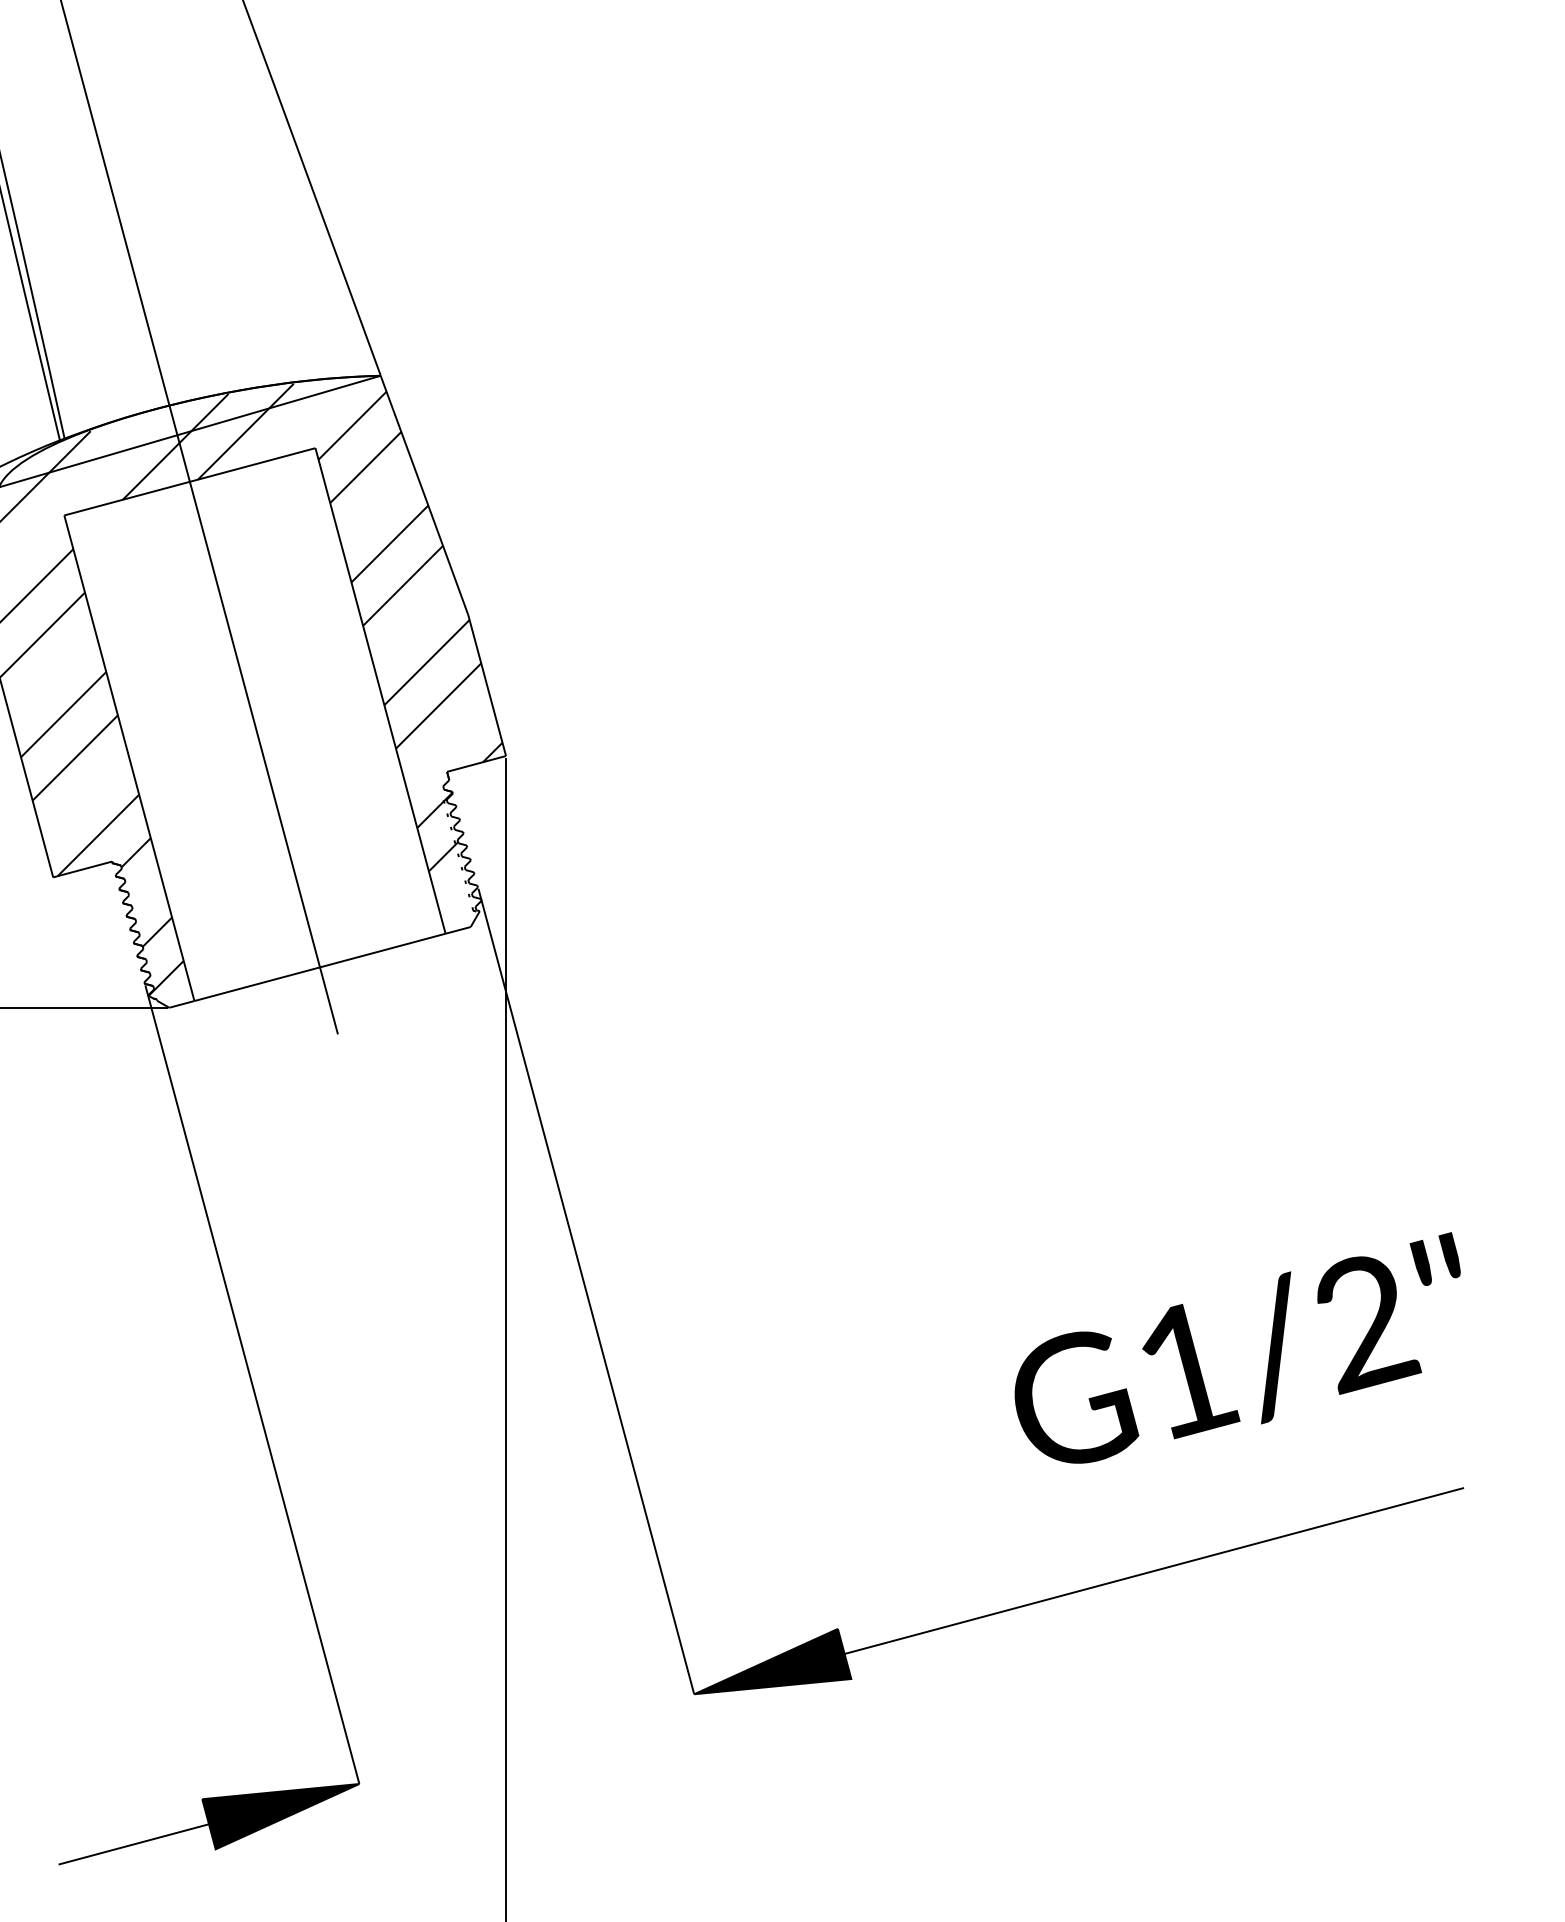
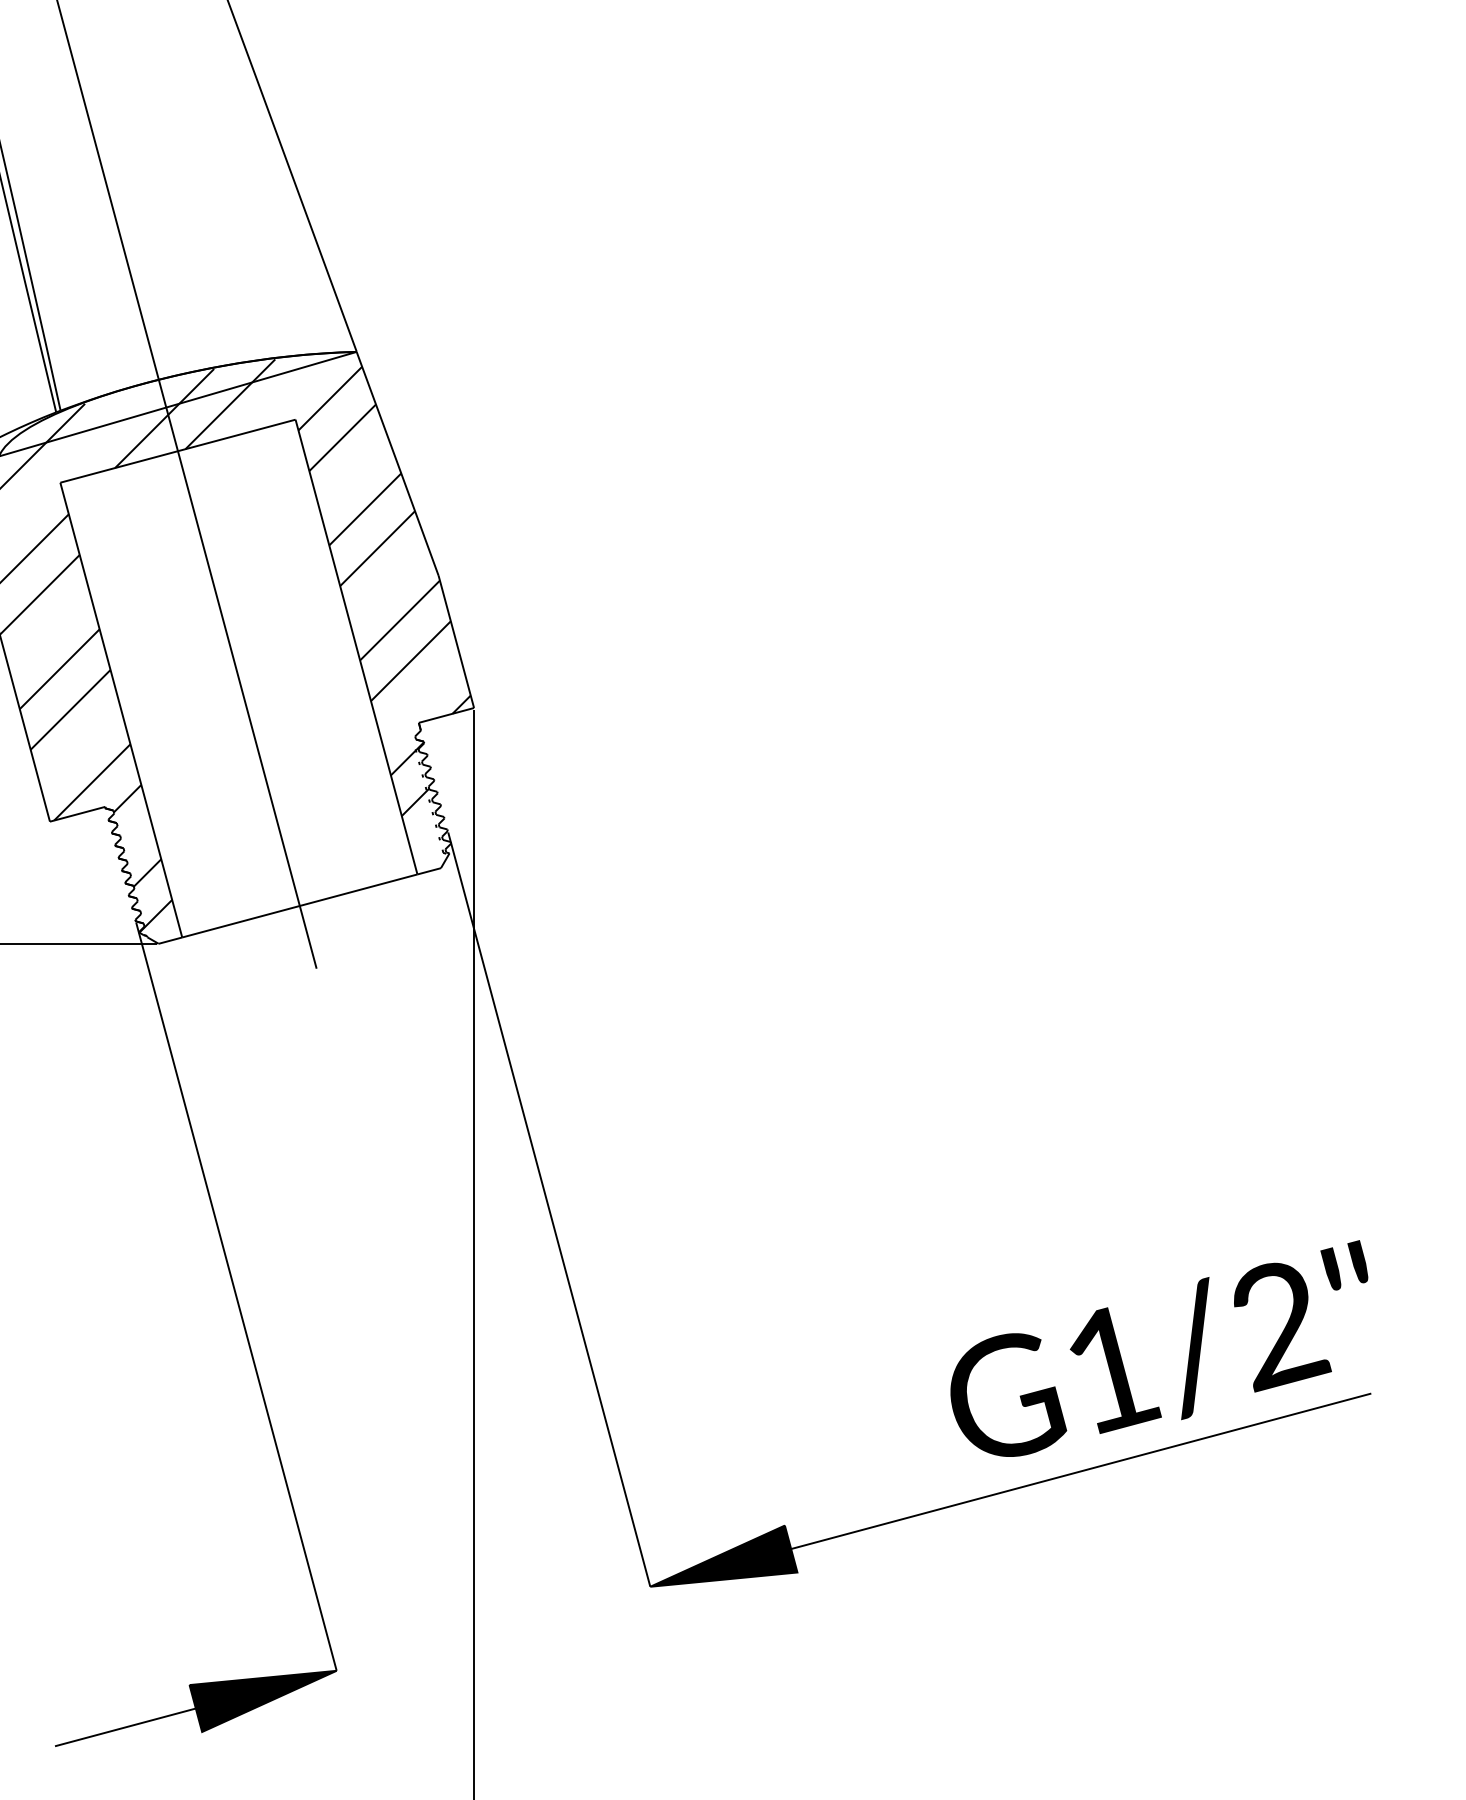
text: (1237, 1347) -> (1159, 1348), moved

